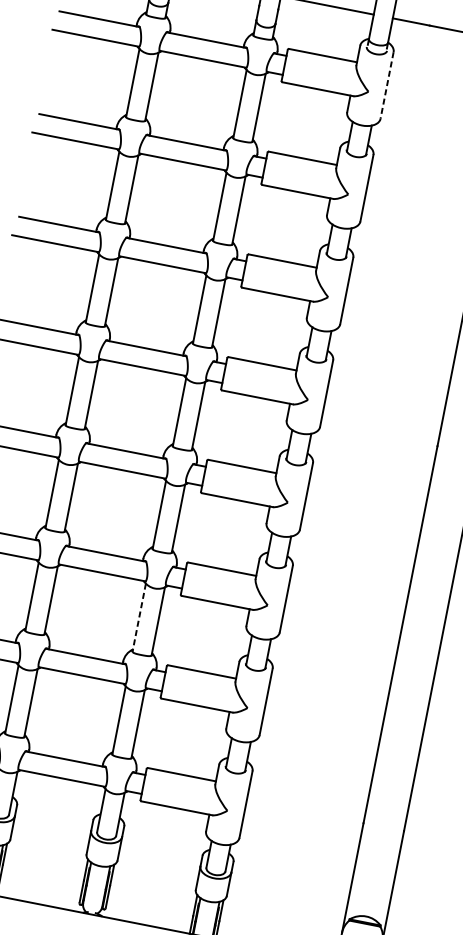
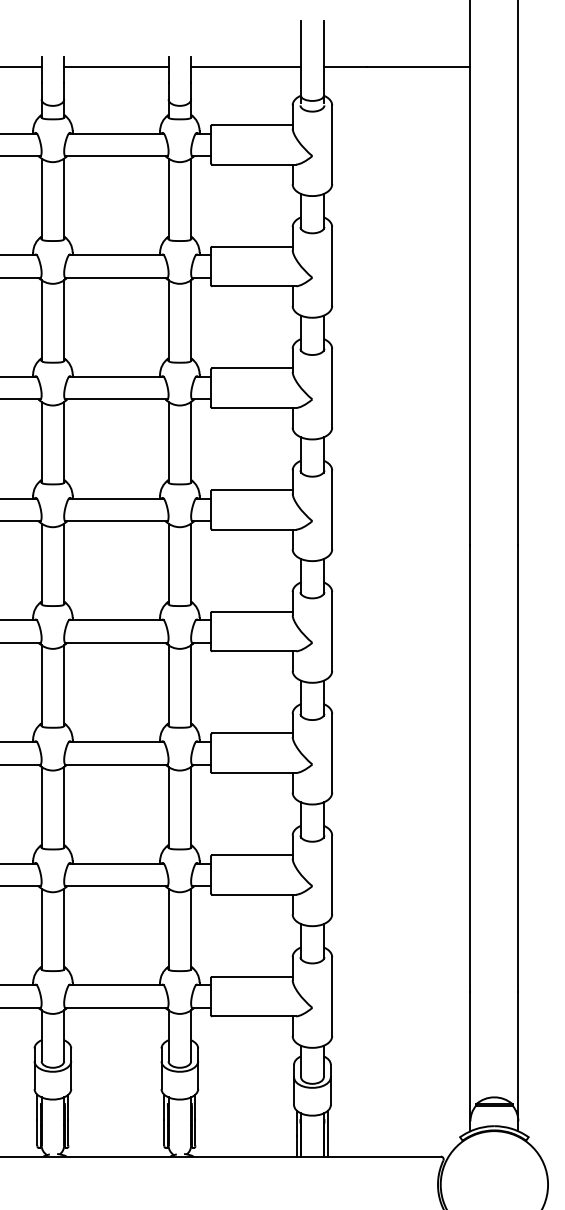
line: (387, 86) -> (332, 145), dashed -> solid
line: (139, 617) -> (168, 807), dashed -> solid

